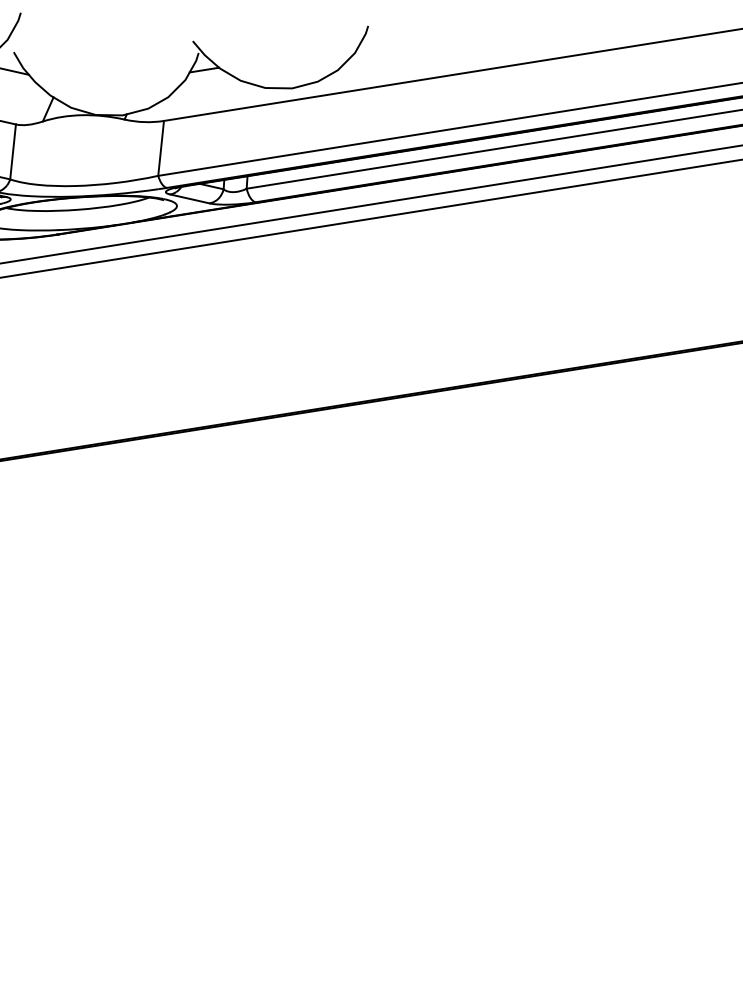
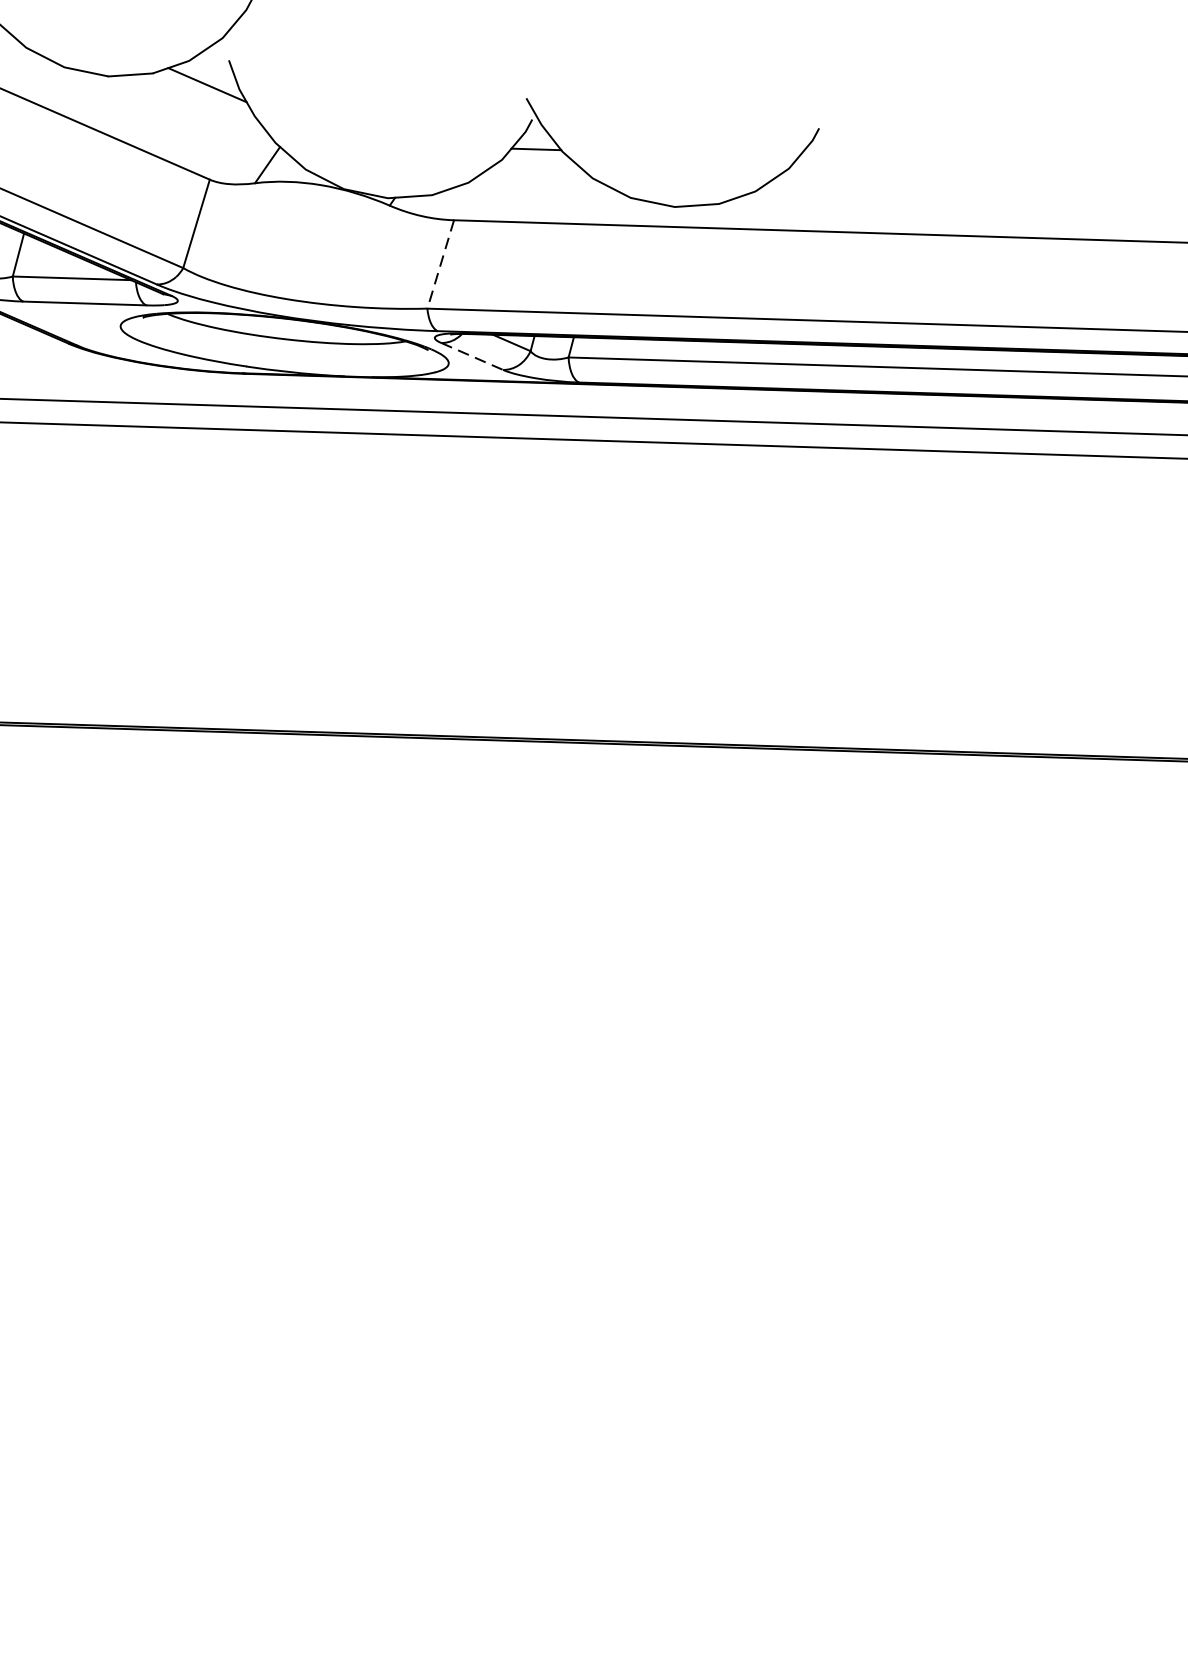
line: (161, 148) -> (441, 264), solid -> dashed
line: (190, 199) -> (472, 357), solid -> dashed

